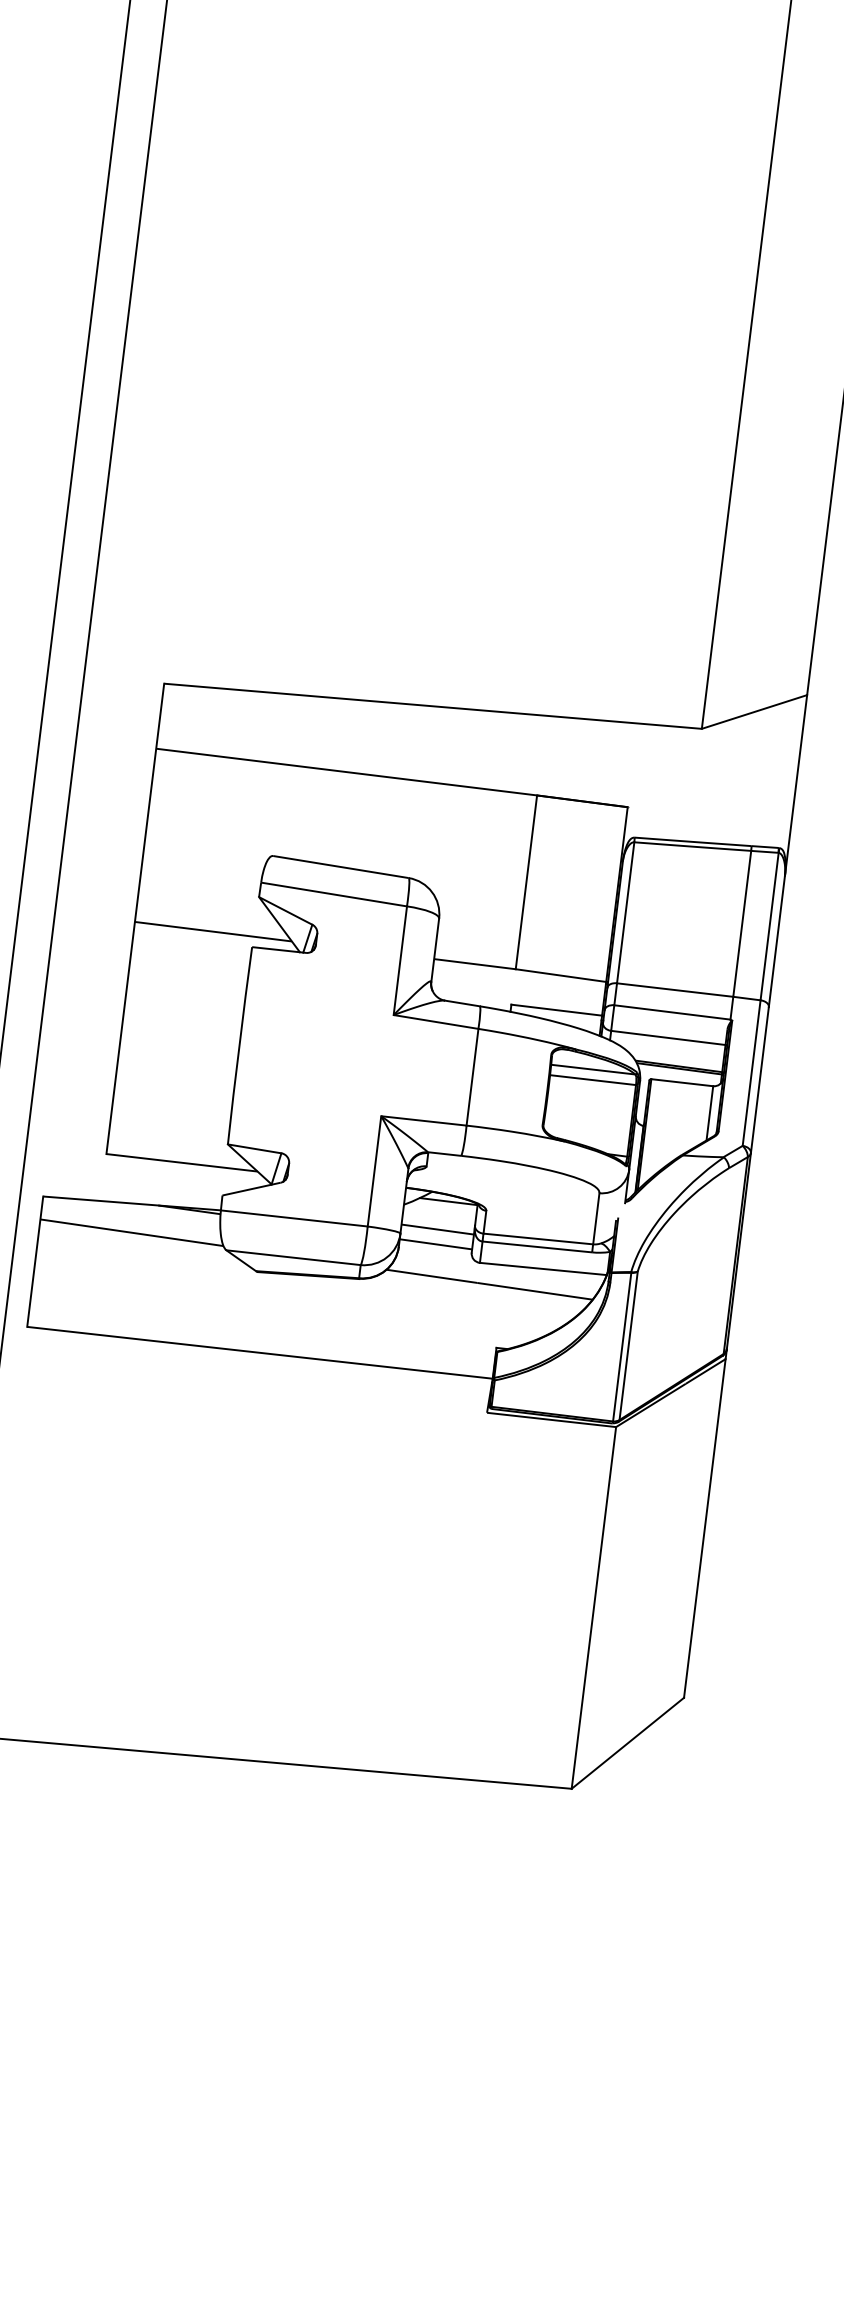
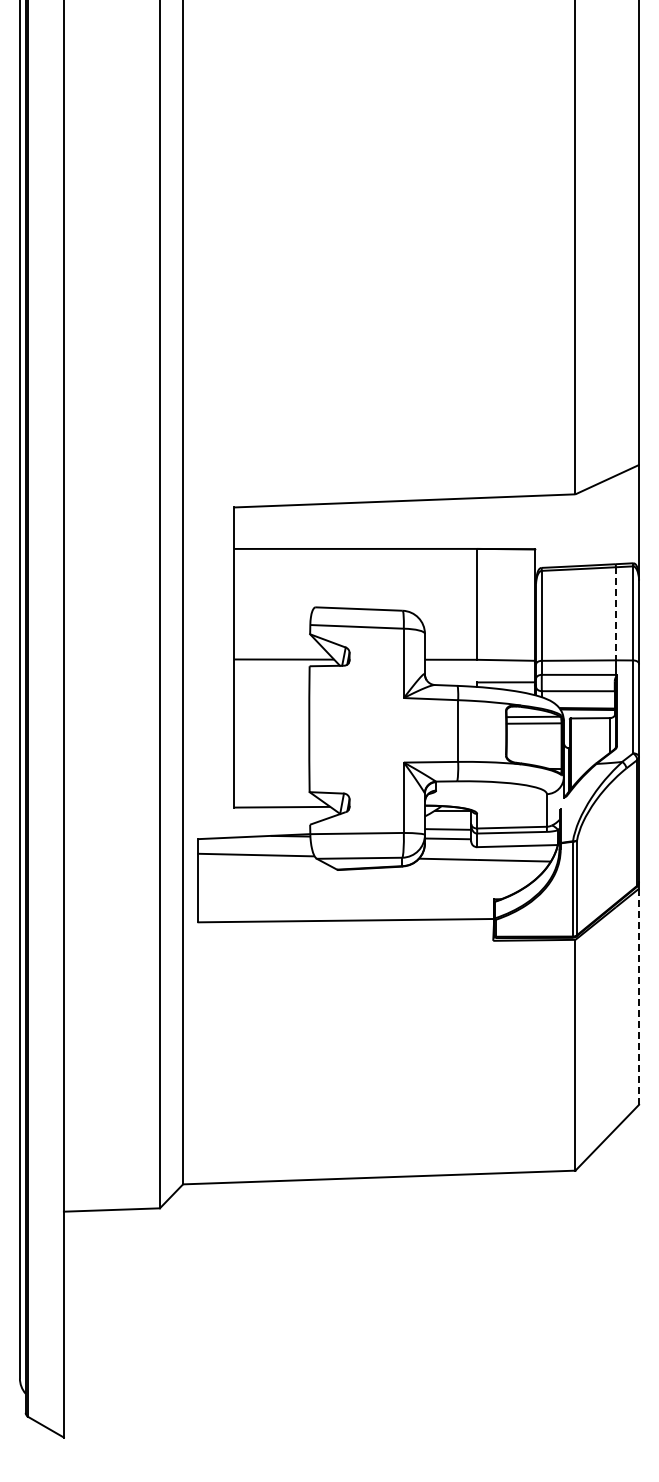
line: (741, 923) -> (615, 613), solid -> dashed
line: (705, 1529) -> (639, 997), solid -> dashed

